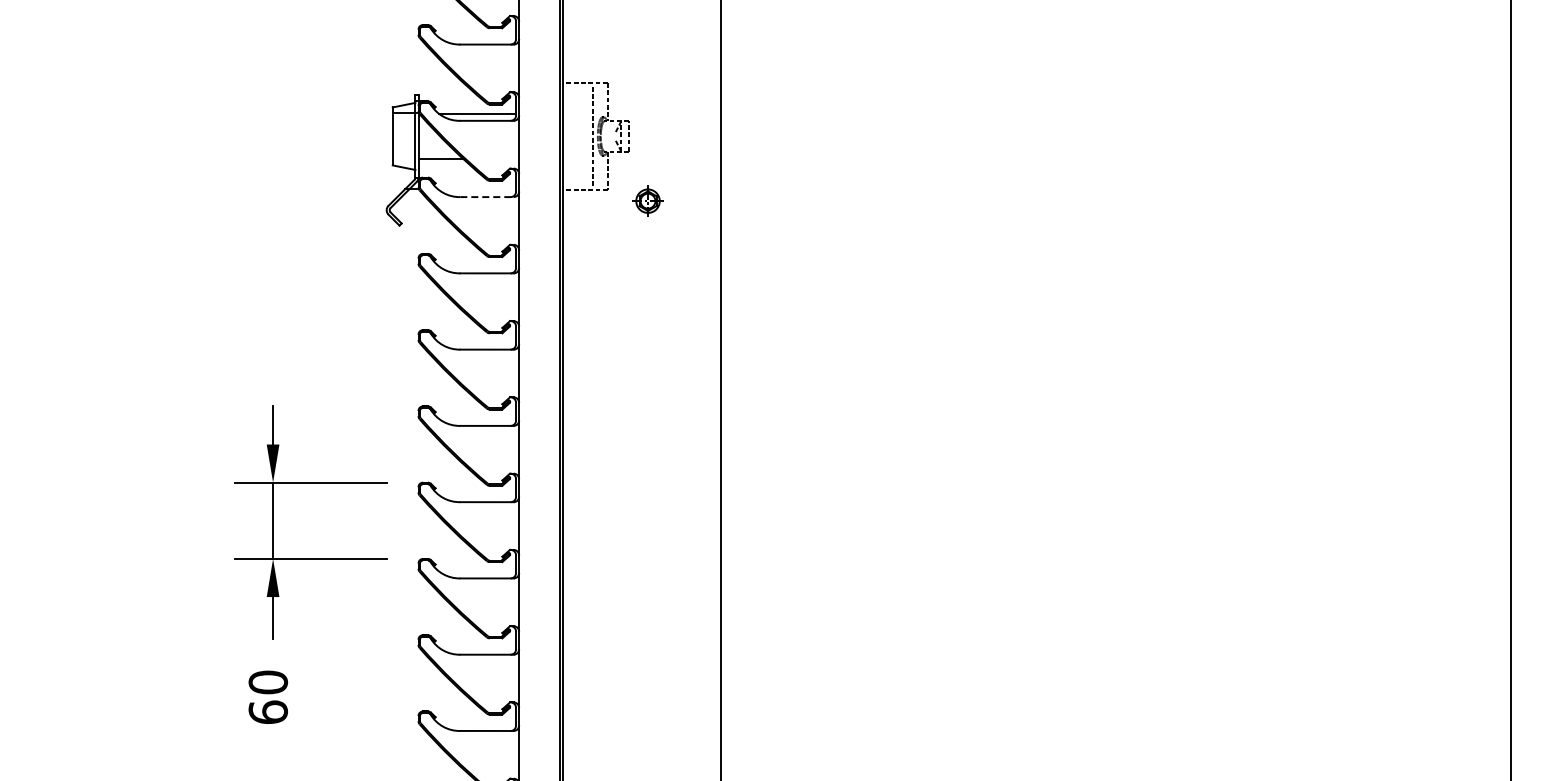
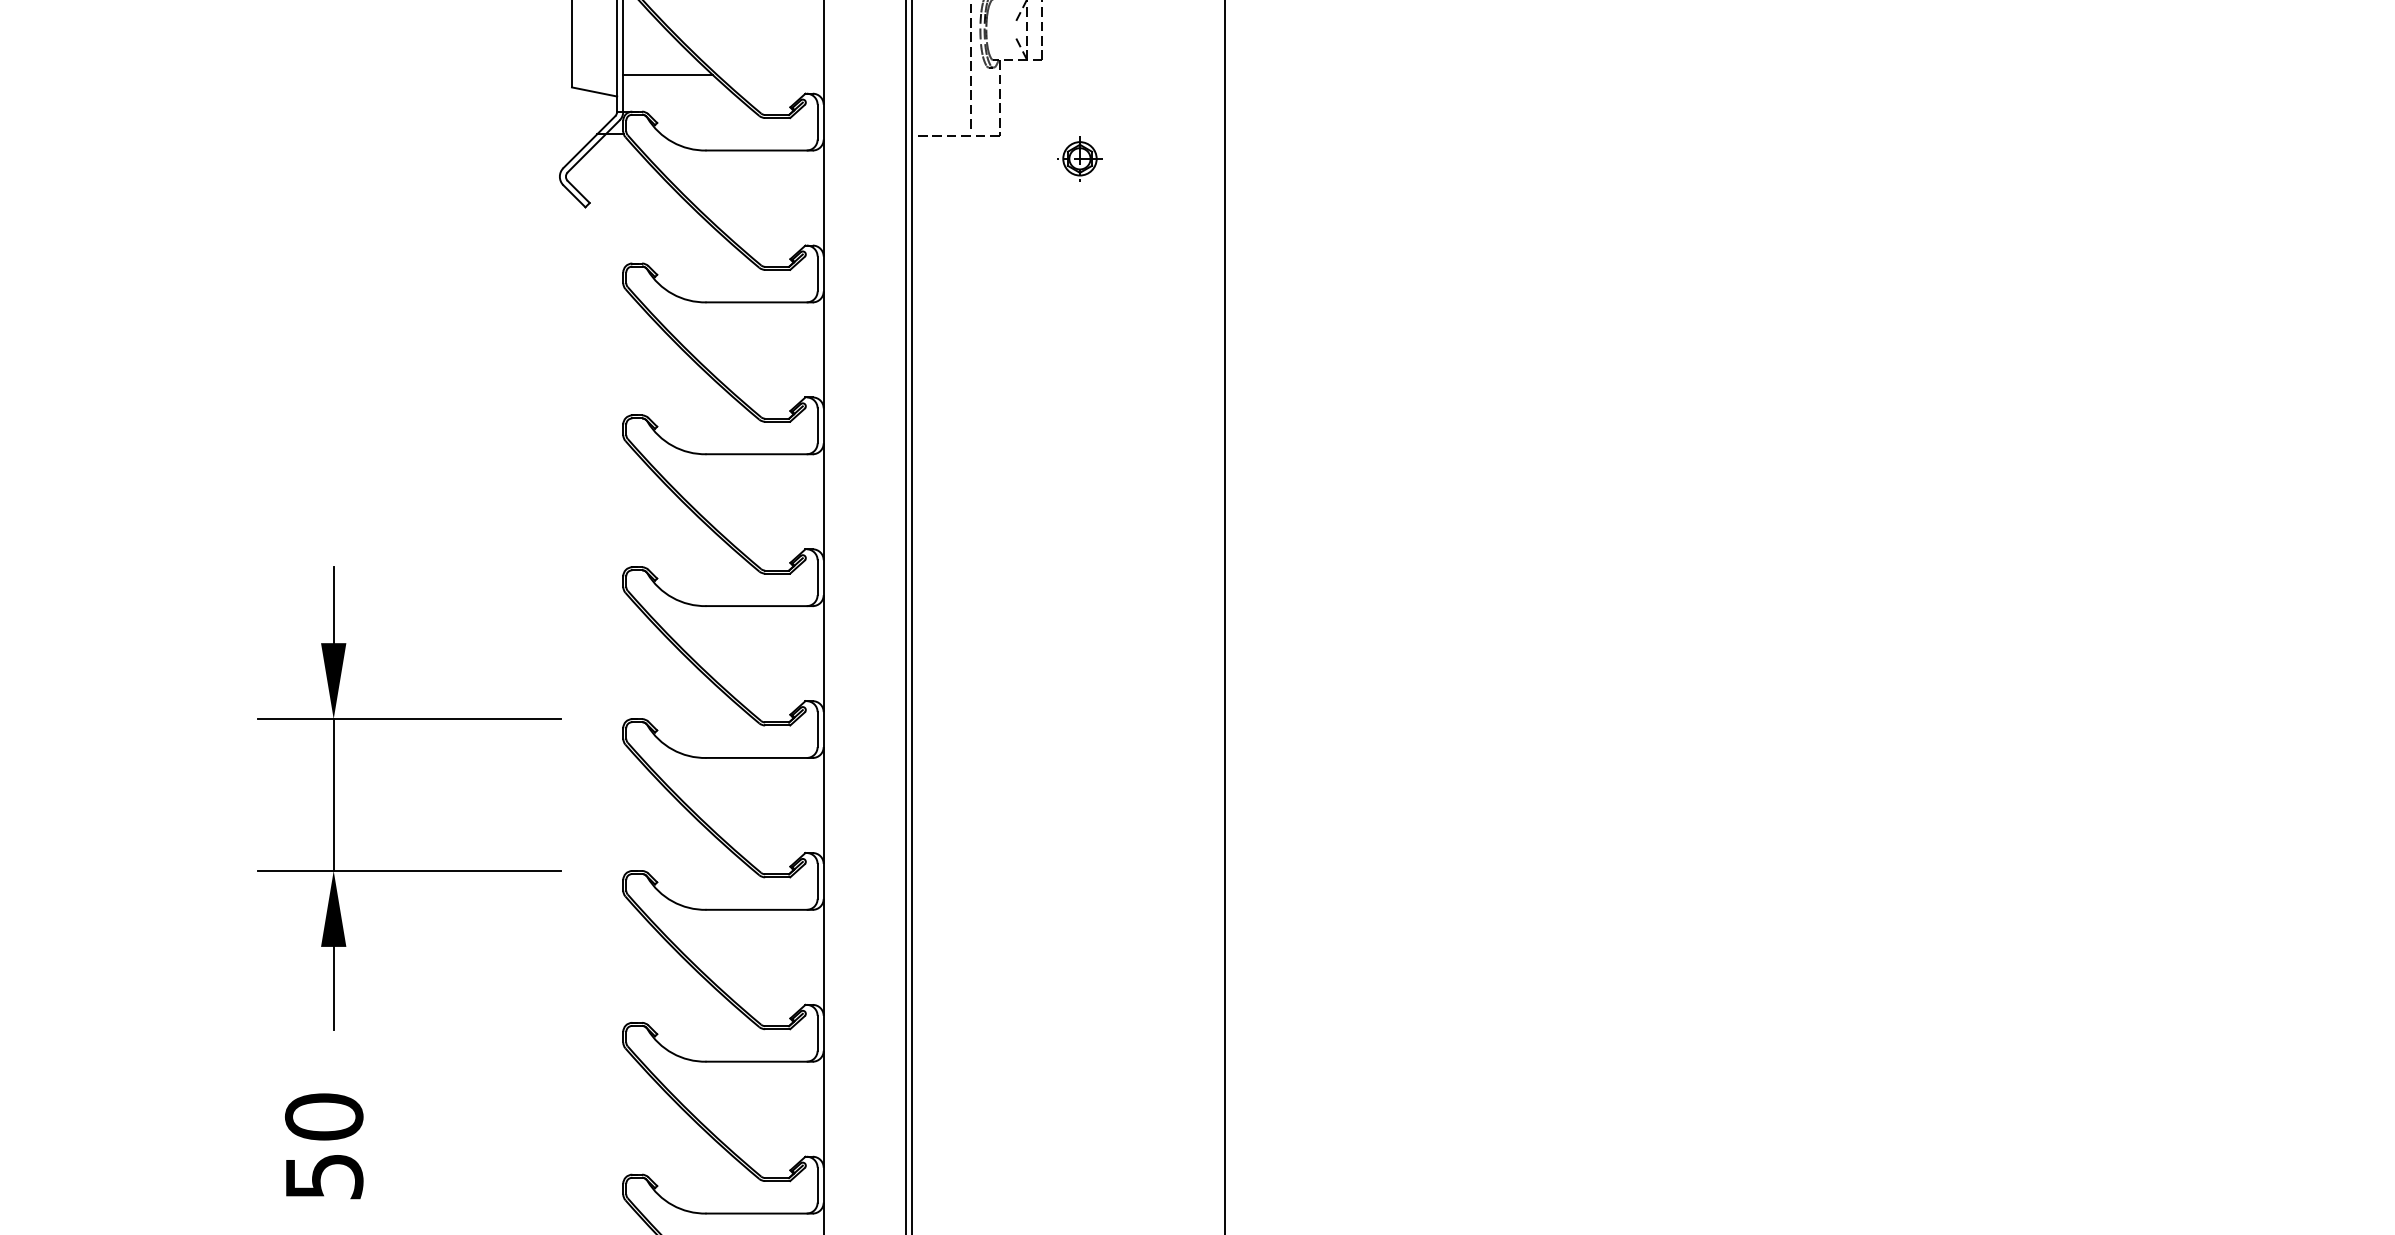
line: (486, 197) -> (758, 151), dashed -> solid
part: (647, 201) -> (1079, 159), size x0.71
text: (268, 711) -> (324, 1174), 60 -> 50

